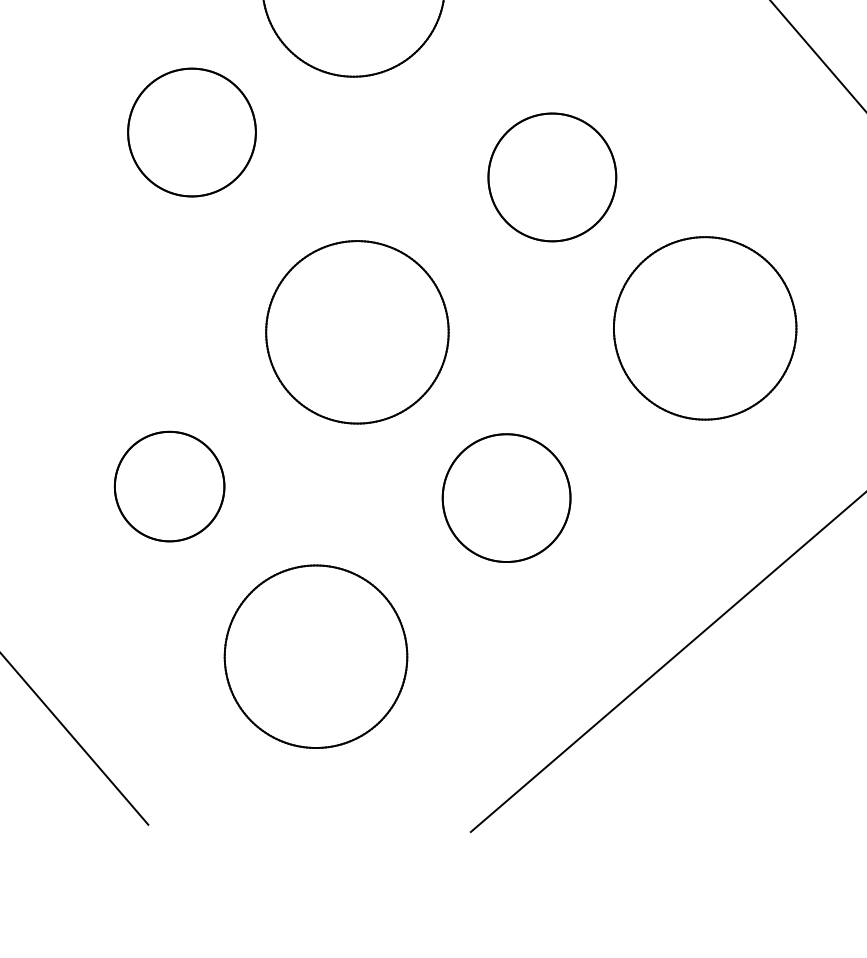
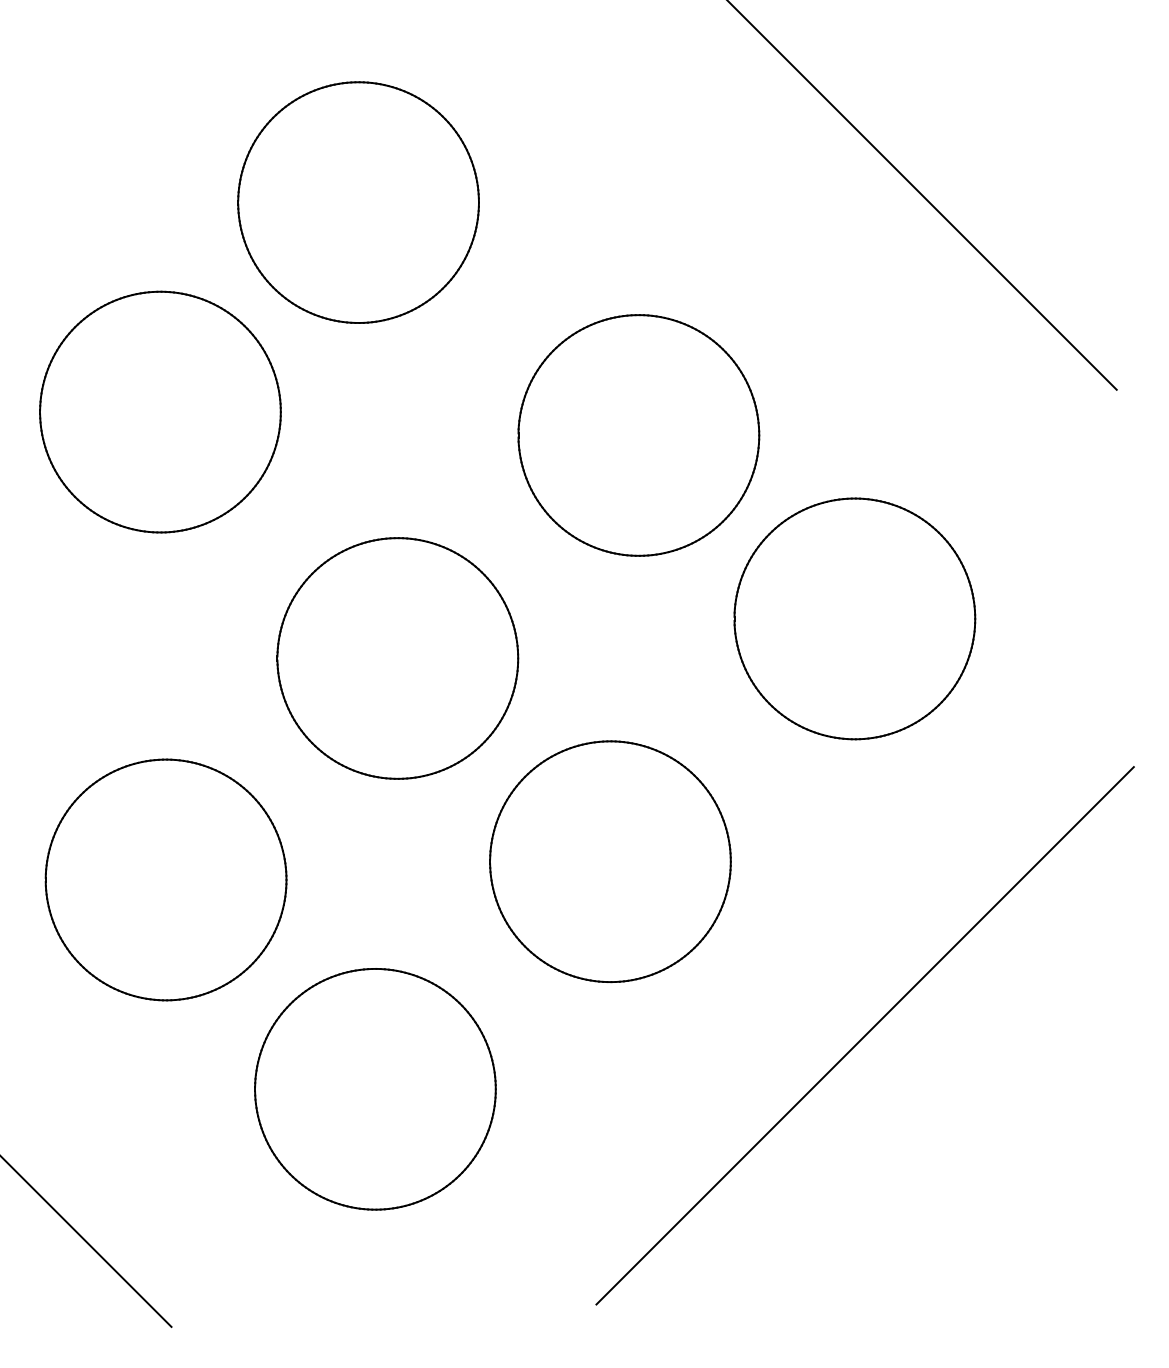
part: (192, 132) -> (160, 411), size x1.43
part: (552, 177) -> (638, 435), size x1.43
part: (169, 486) -> (165, 879), size x1.67
part: (506, 497) -> (610, 861), size x1.43

